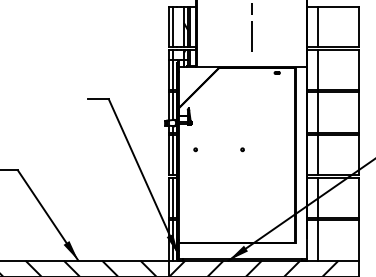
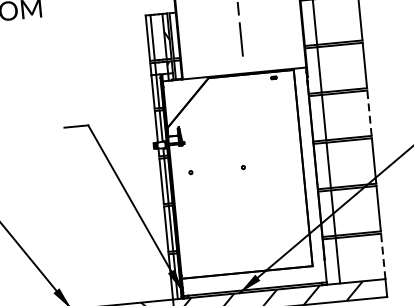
line: (358, 111) -> (369, 112), solid -> dashed
line: (358, 239) -> (382, 255), solid -> dashed

